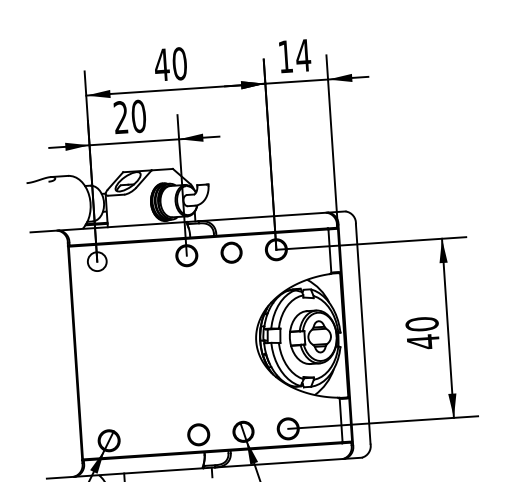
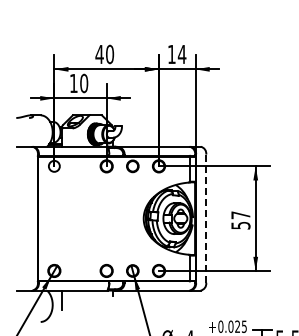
text: (120, 115) -> (73, 82), 20 -> 10
line: (363, 333) -> (206, 218), solid -> dashed
text: (422, 333) -> (240, 220), 40 -> 57

